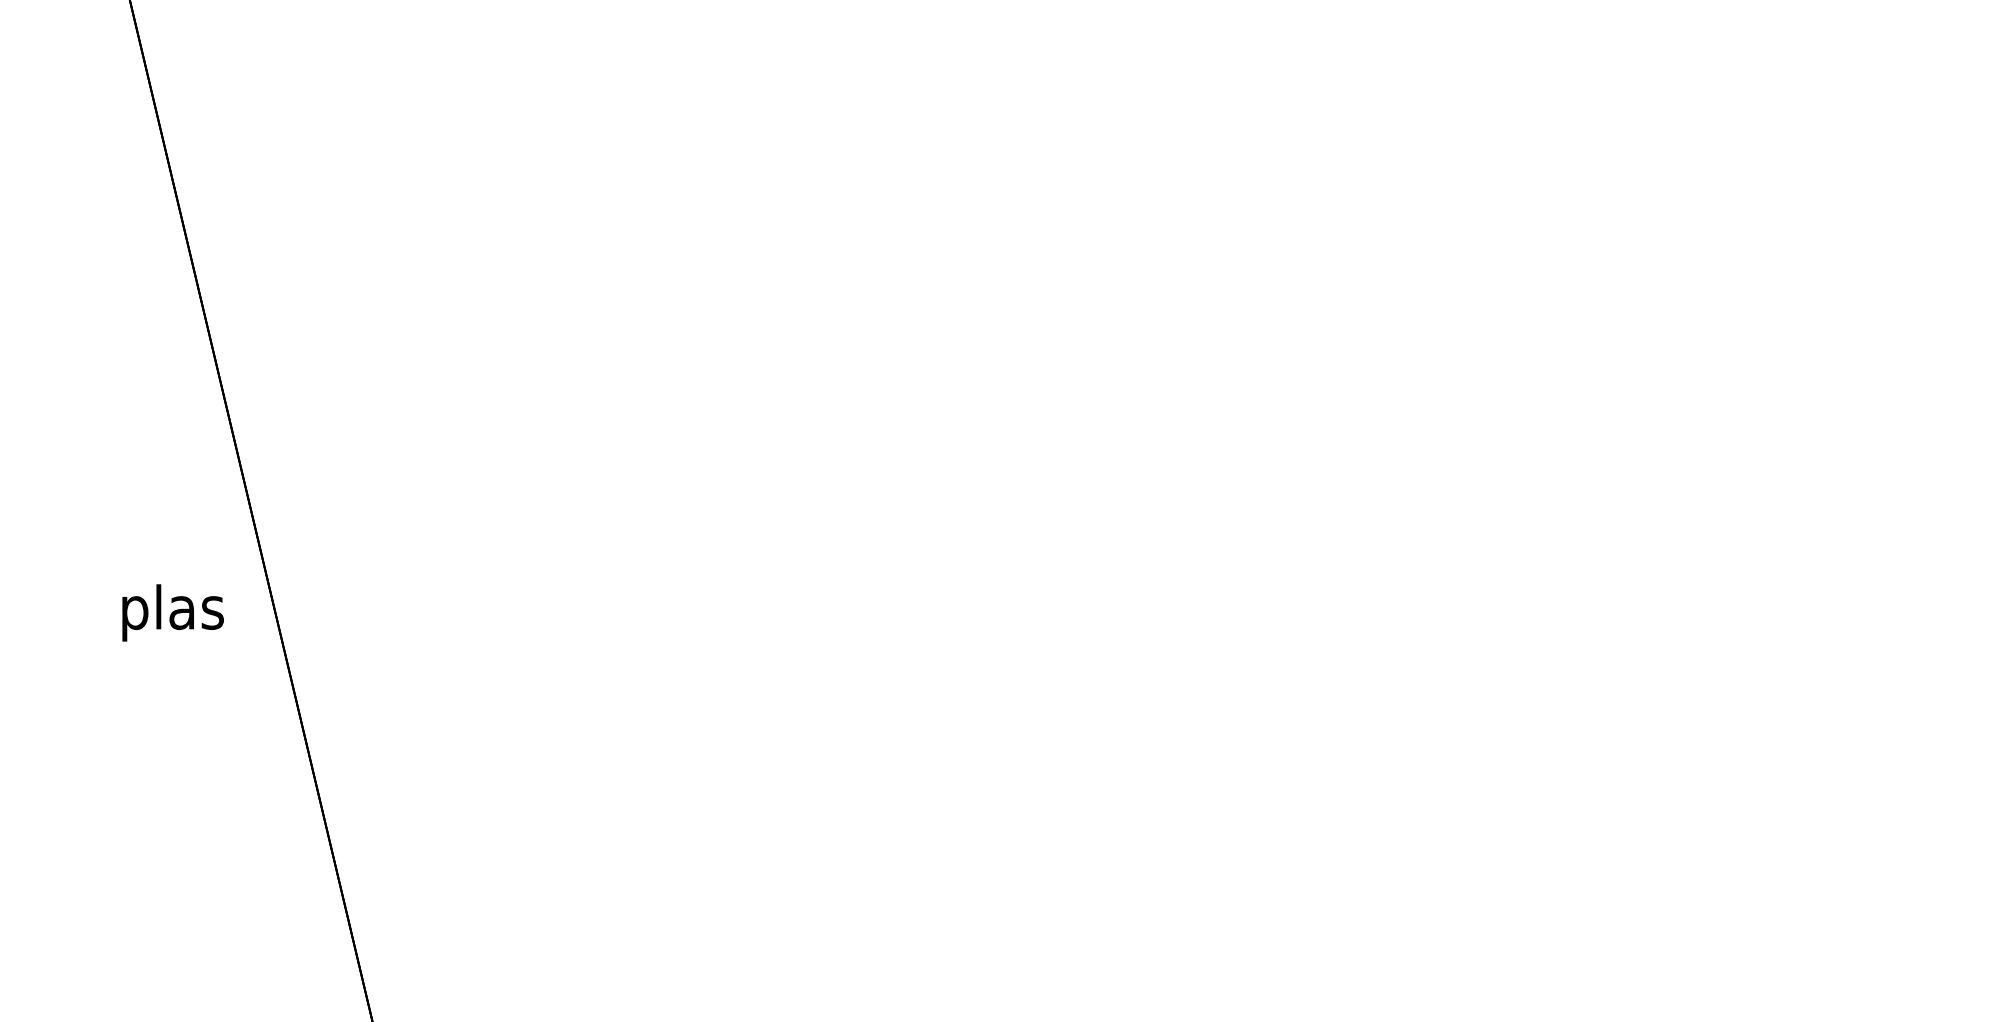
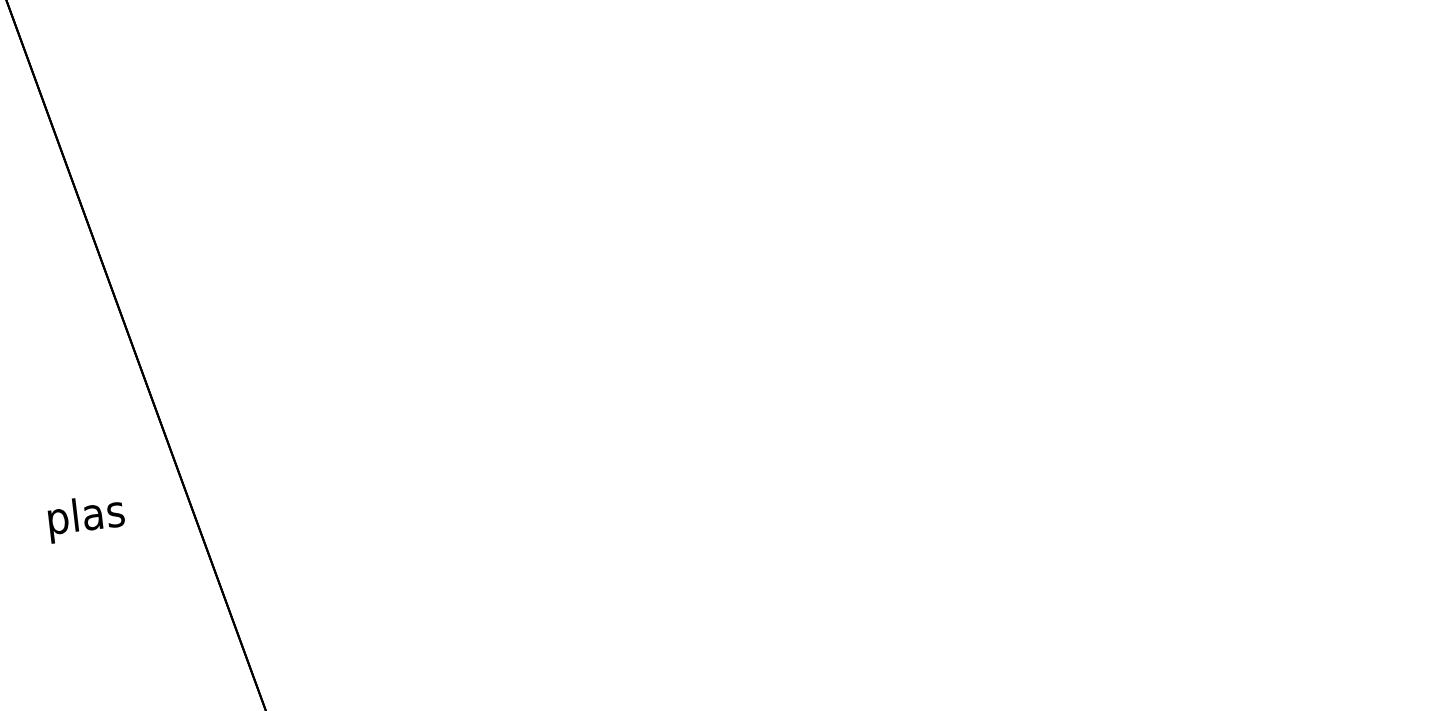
text: (172, 612) -> (86, 518), moved

